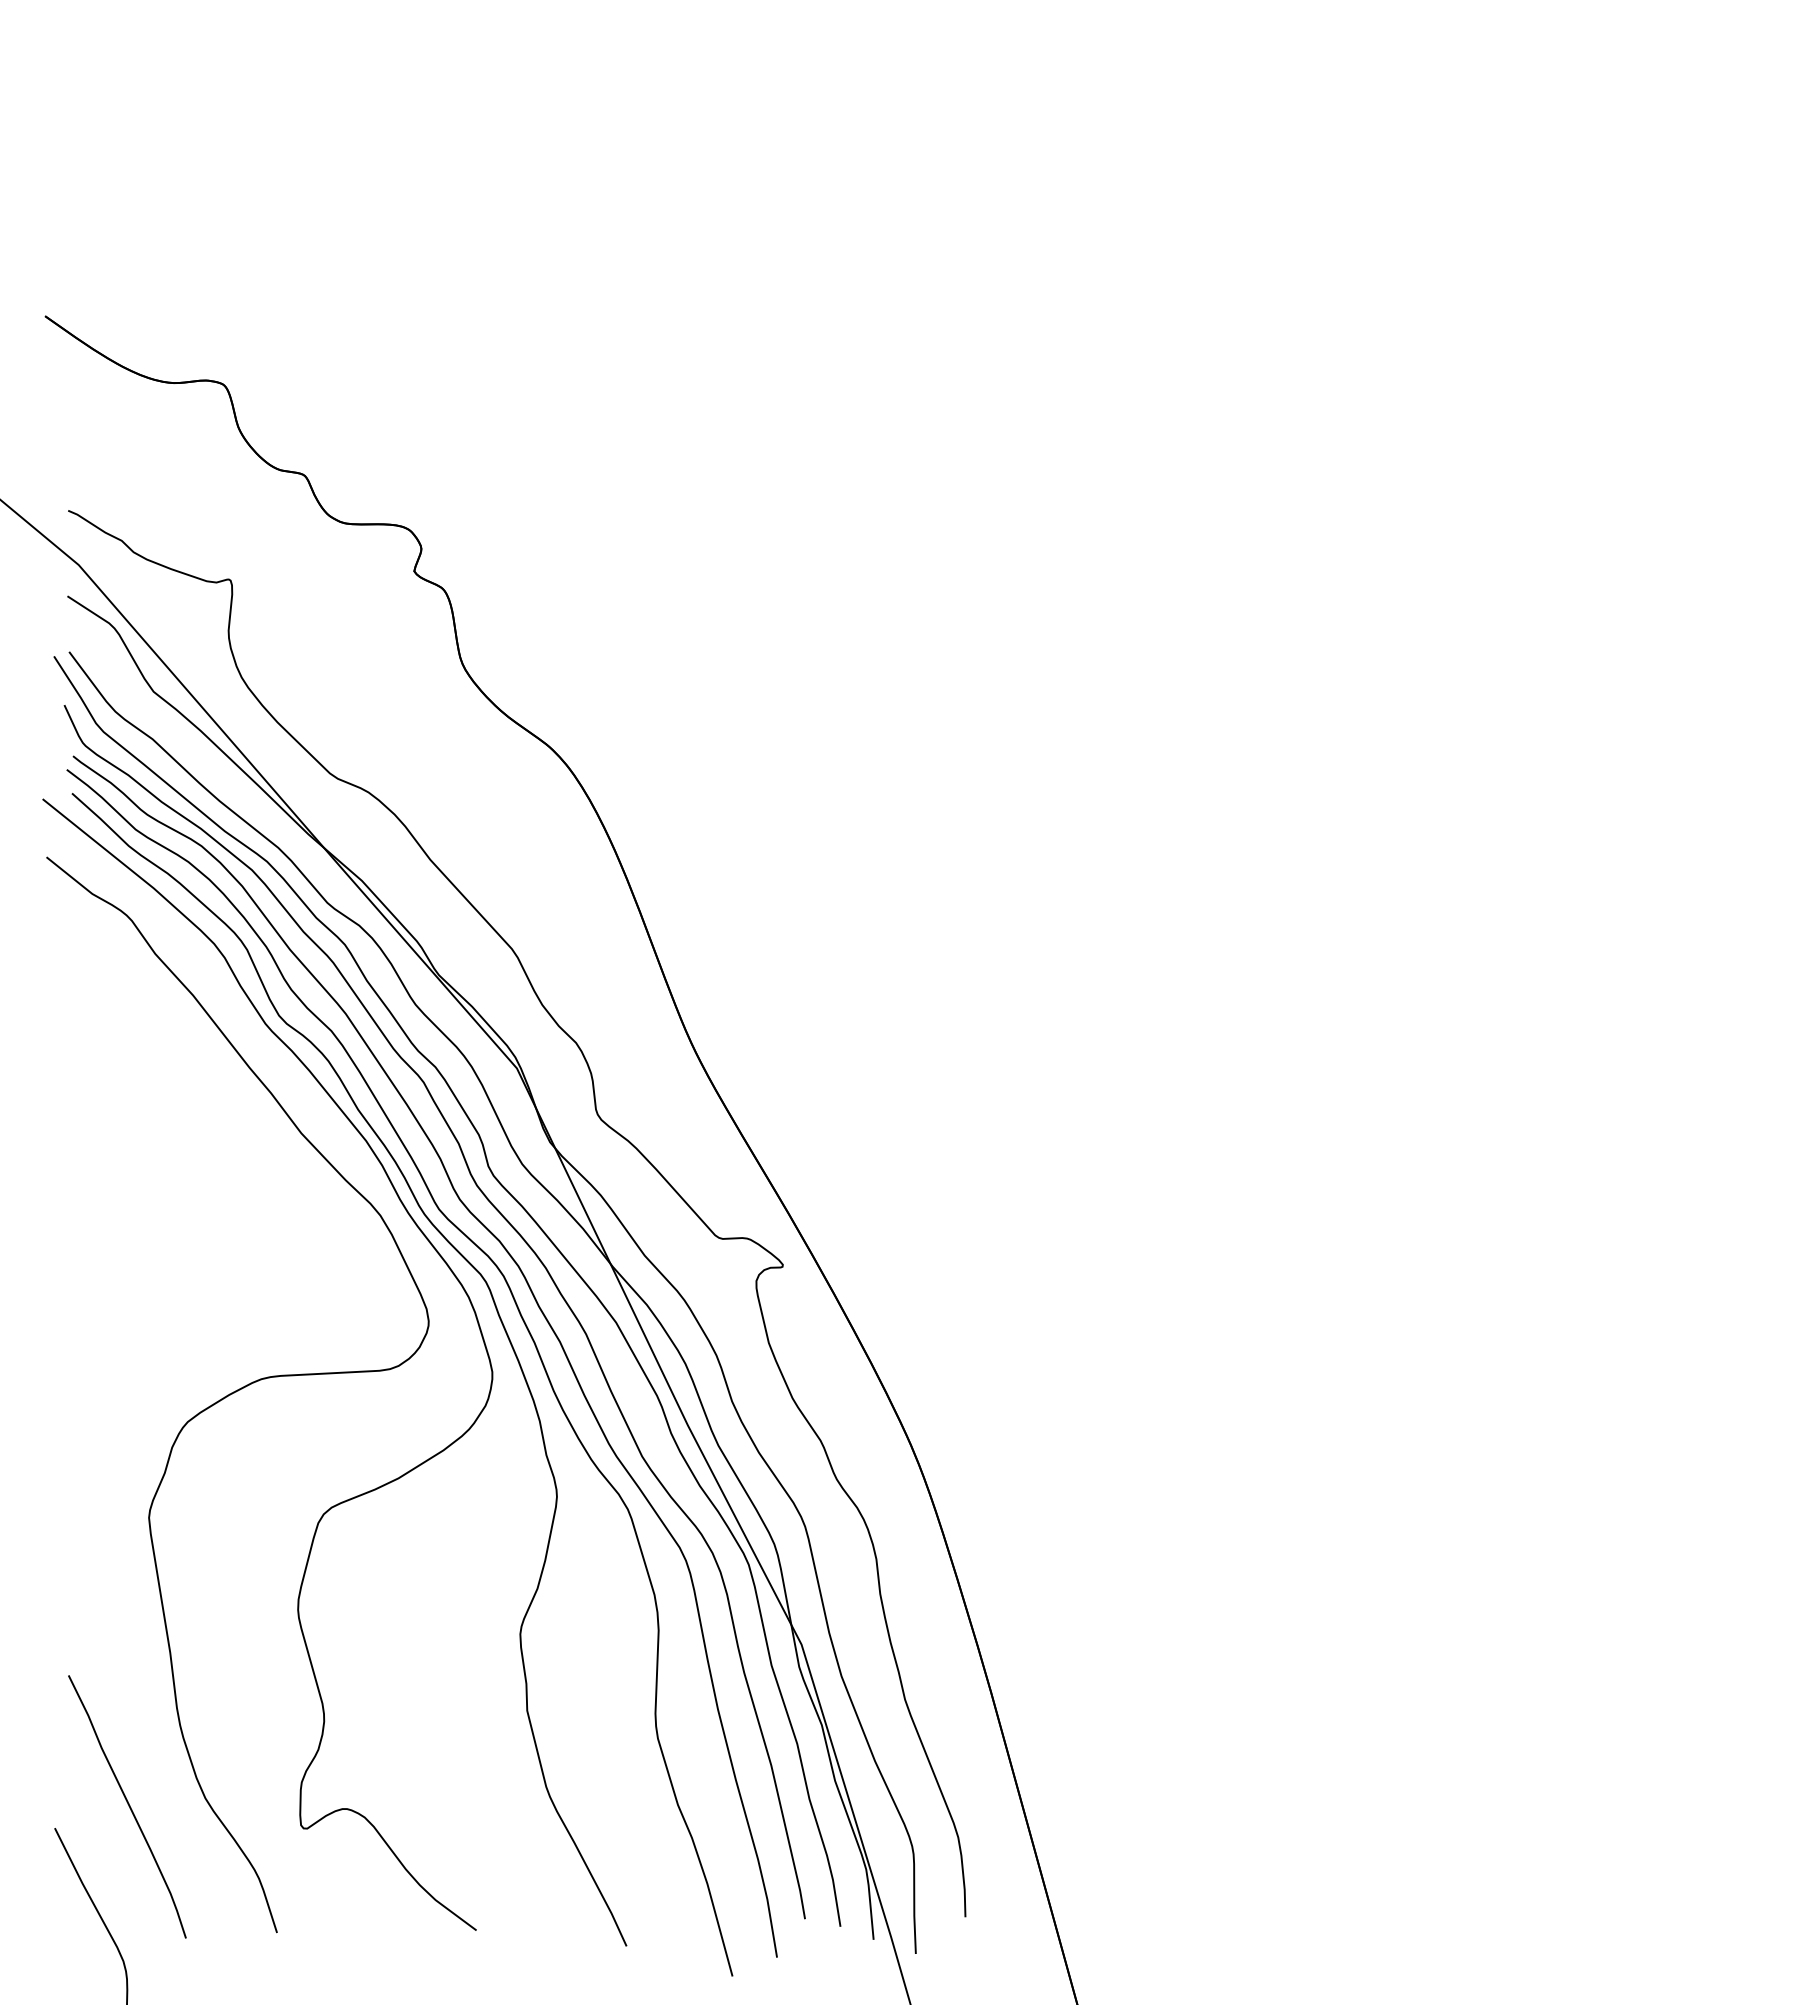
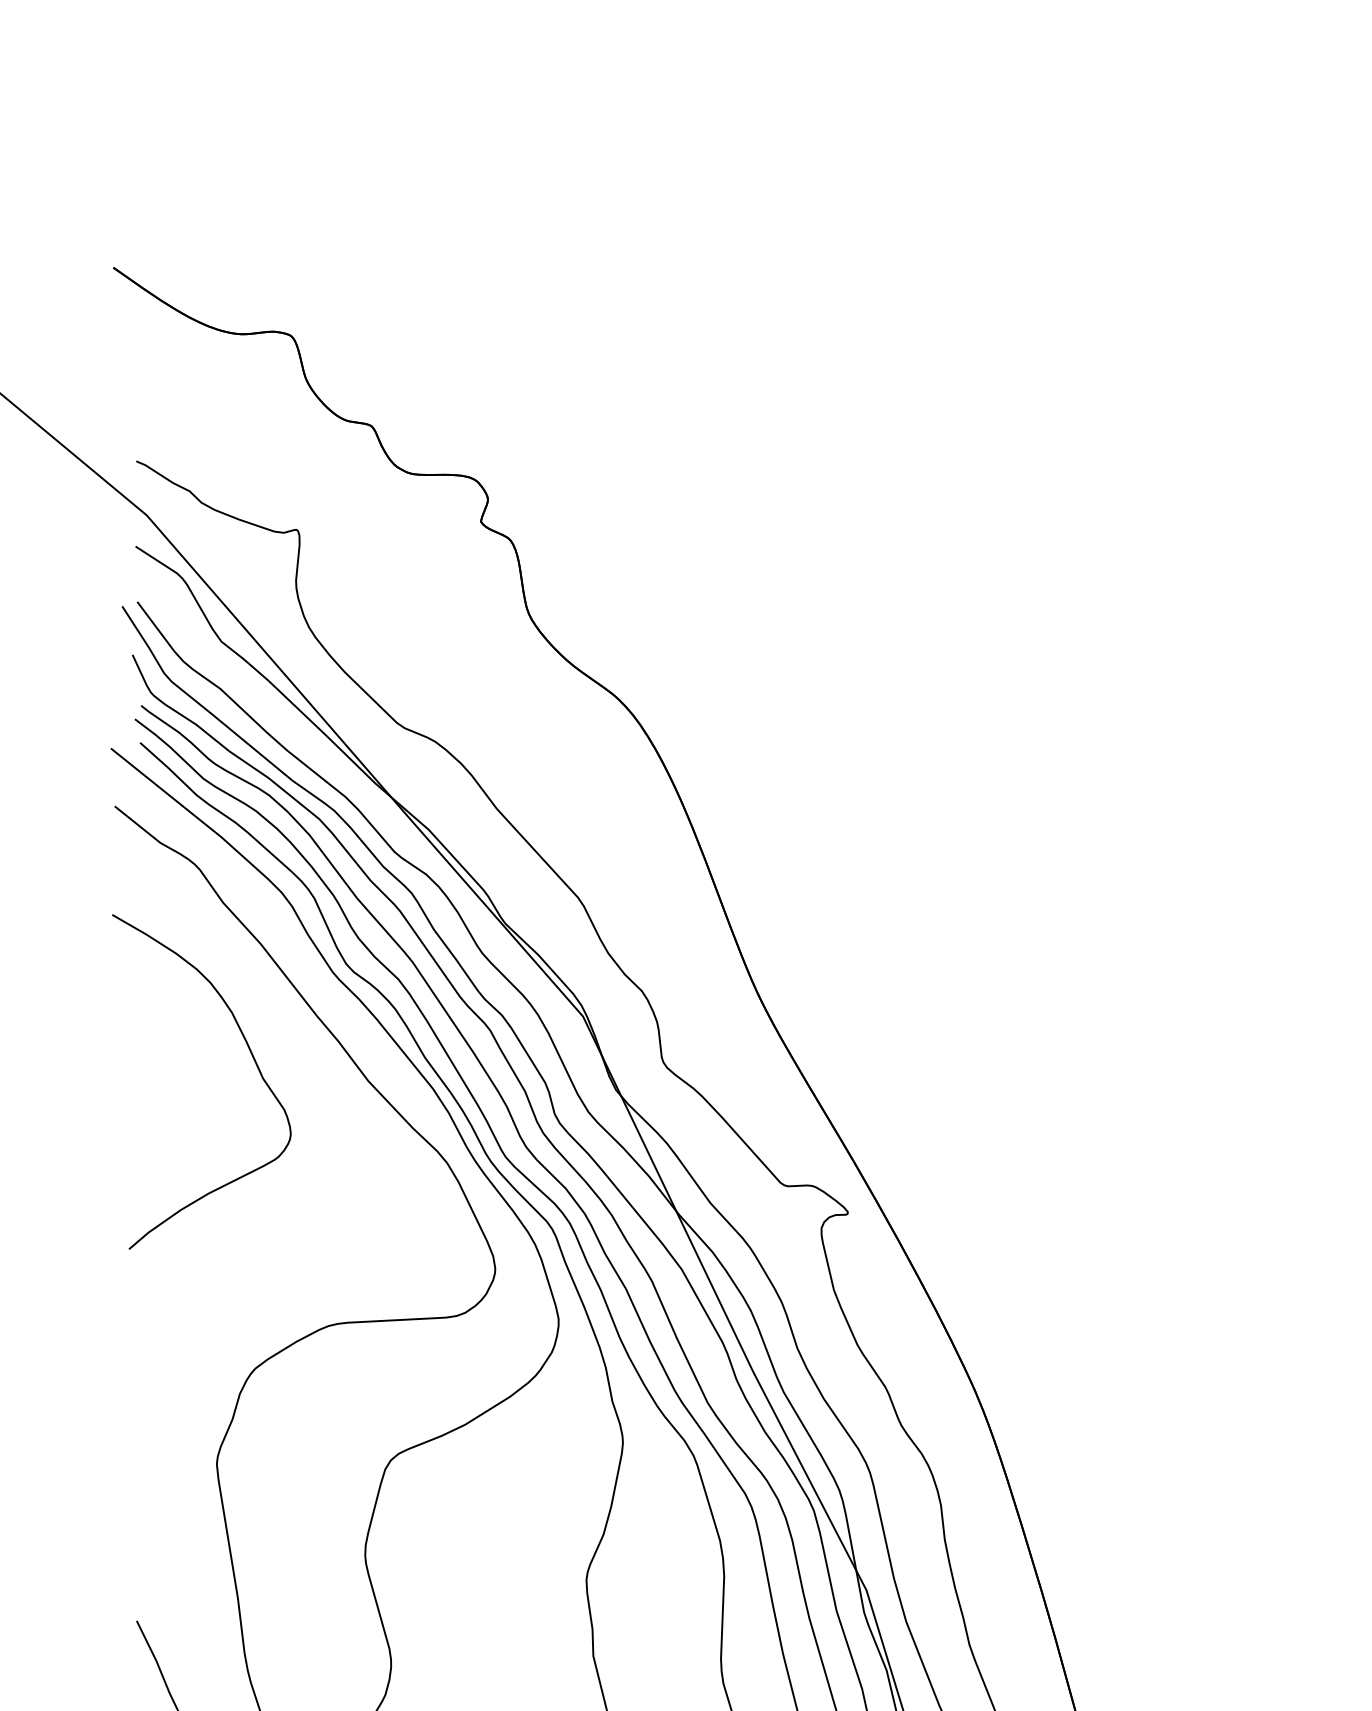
curve: (185, 1111) -> (253, 1059), added

